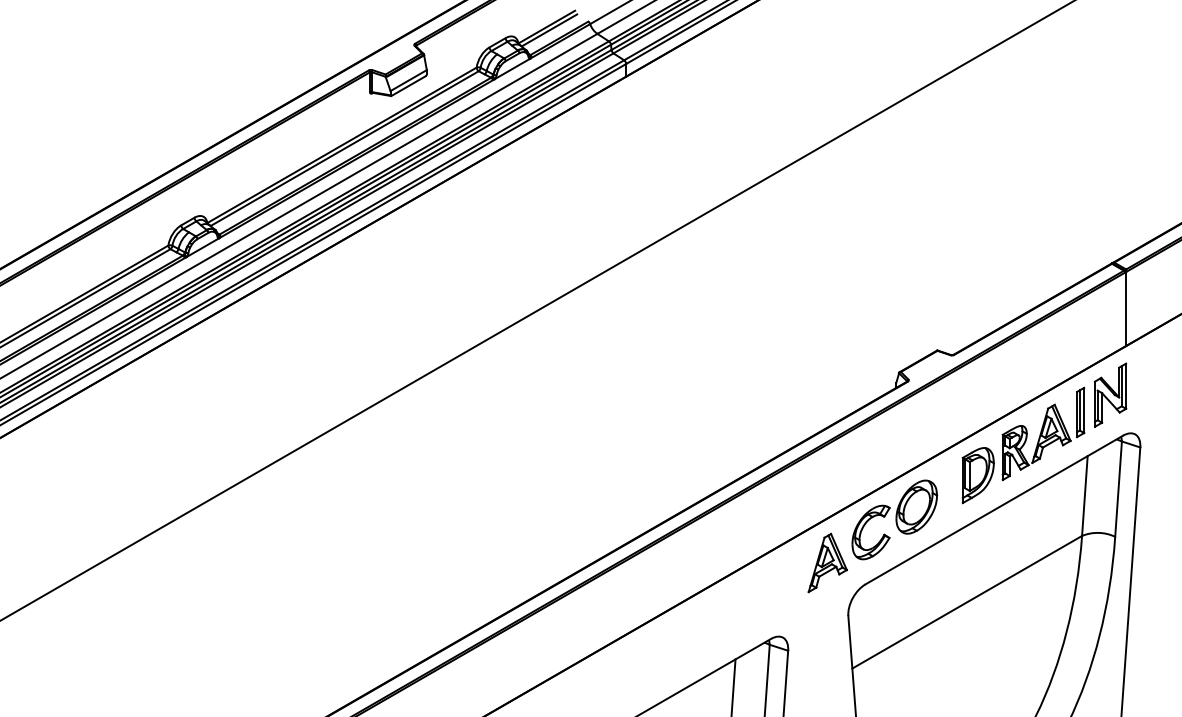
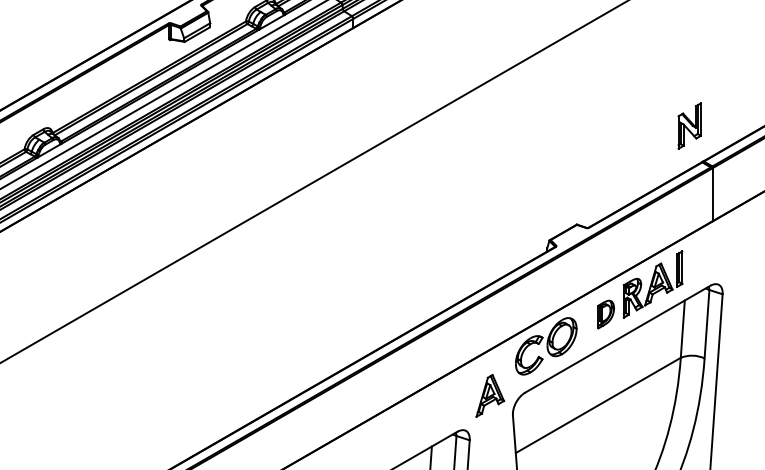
part: (1110, 394) -> (689, 125), moved
part: (977, 475) -> (605, 314), size x0.7
part: (827, 562) -> (490, 395), moved

